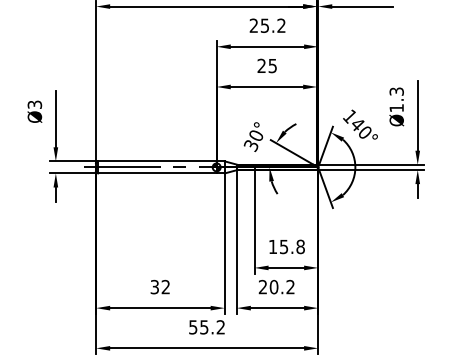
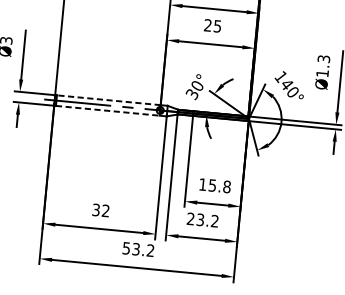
line: (156, 161) -> (108, 100), solid -> dashed
line: (157, 173) -> (107, 110), solid -> dashed
text: (273, 287) -> (199, 220), 20.2 -> 23.2
text: (204, 326) -> (136, 248), 55.2 -> 53.2

